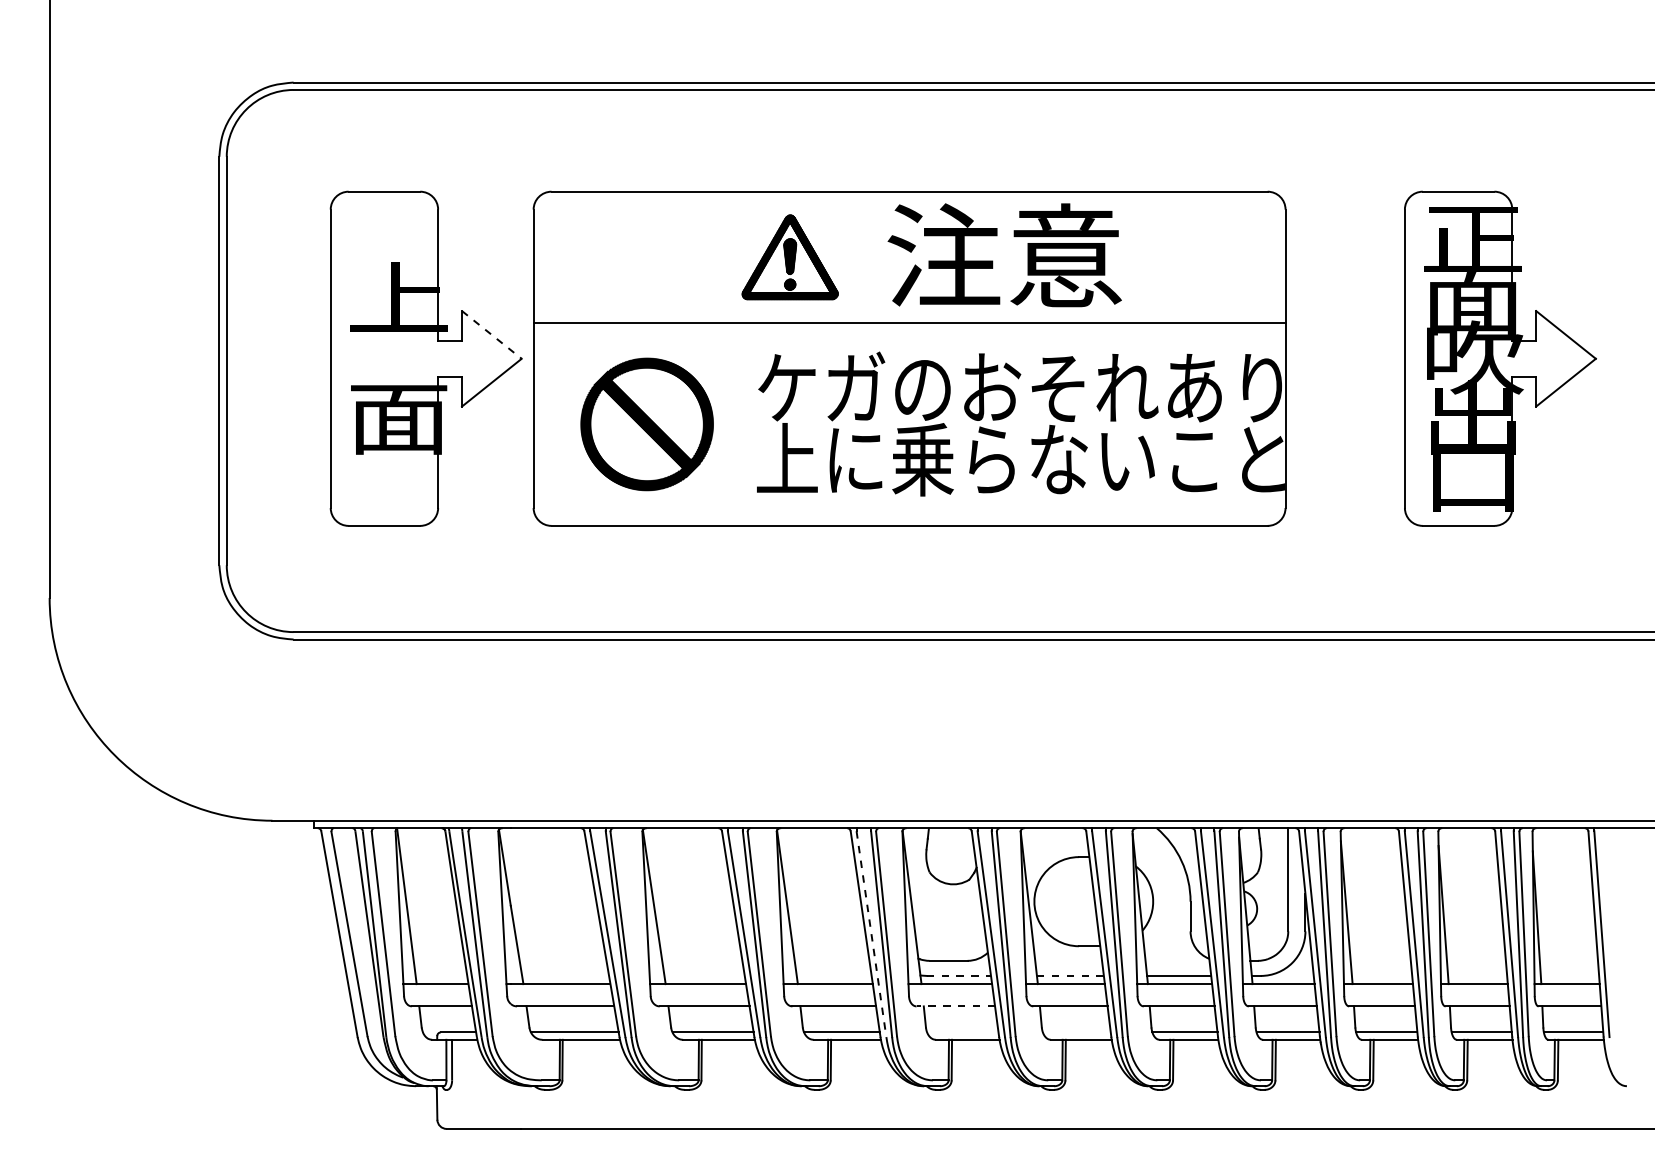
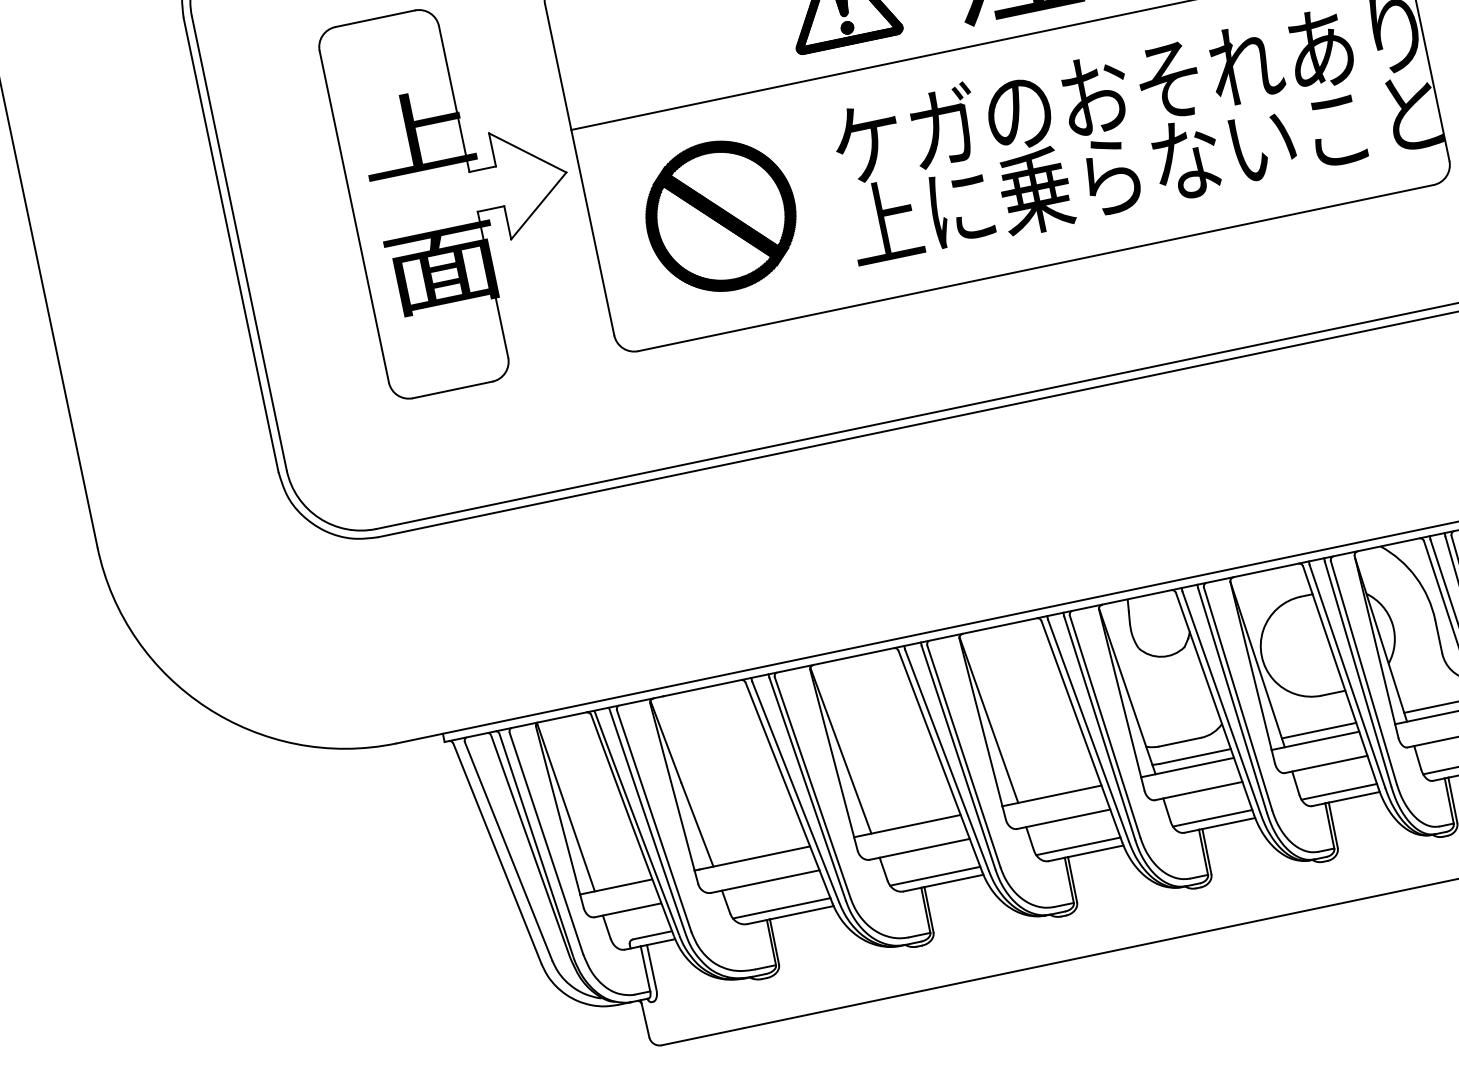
line: (492, 335) -> (528, 153), dashed -> solid
line: (871, 934) -> (1088, 730), dashed -> solid
line: (959, 975) -> (1195, 755), dashed -> solid
line: (1070, 975) -> (1319, 730), dashed -> solid
line: (955, 1006) -> (1198, 791), dashed -> solid
line: (962, 1032) -> (1212, 818), added
line: (1076, 1032) -> (1338, 792), added

